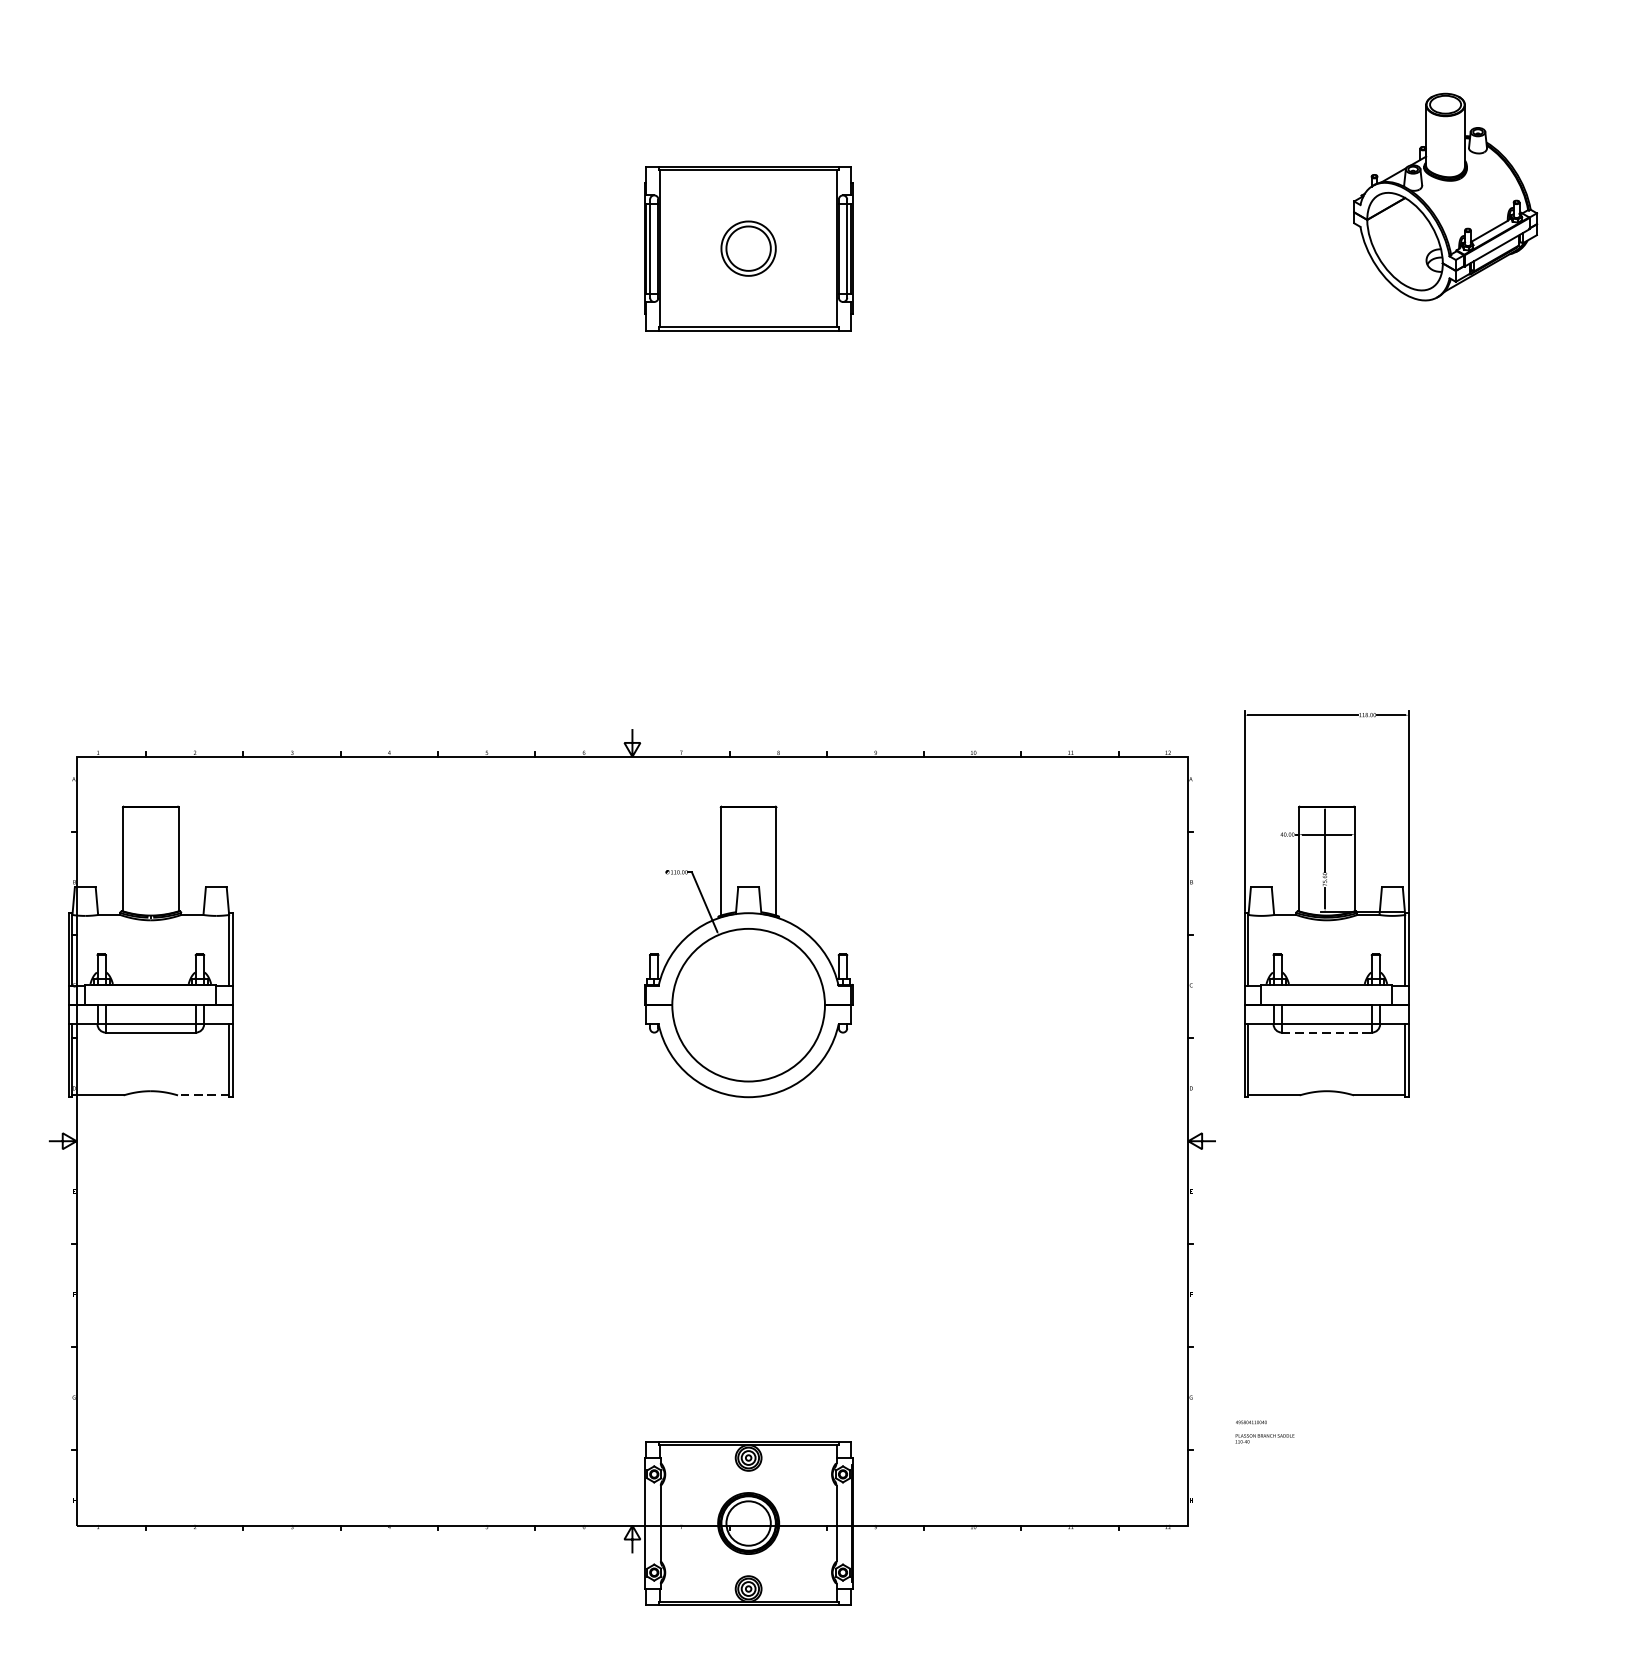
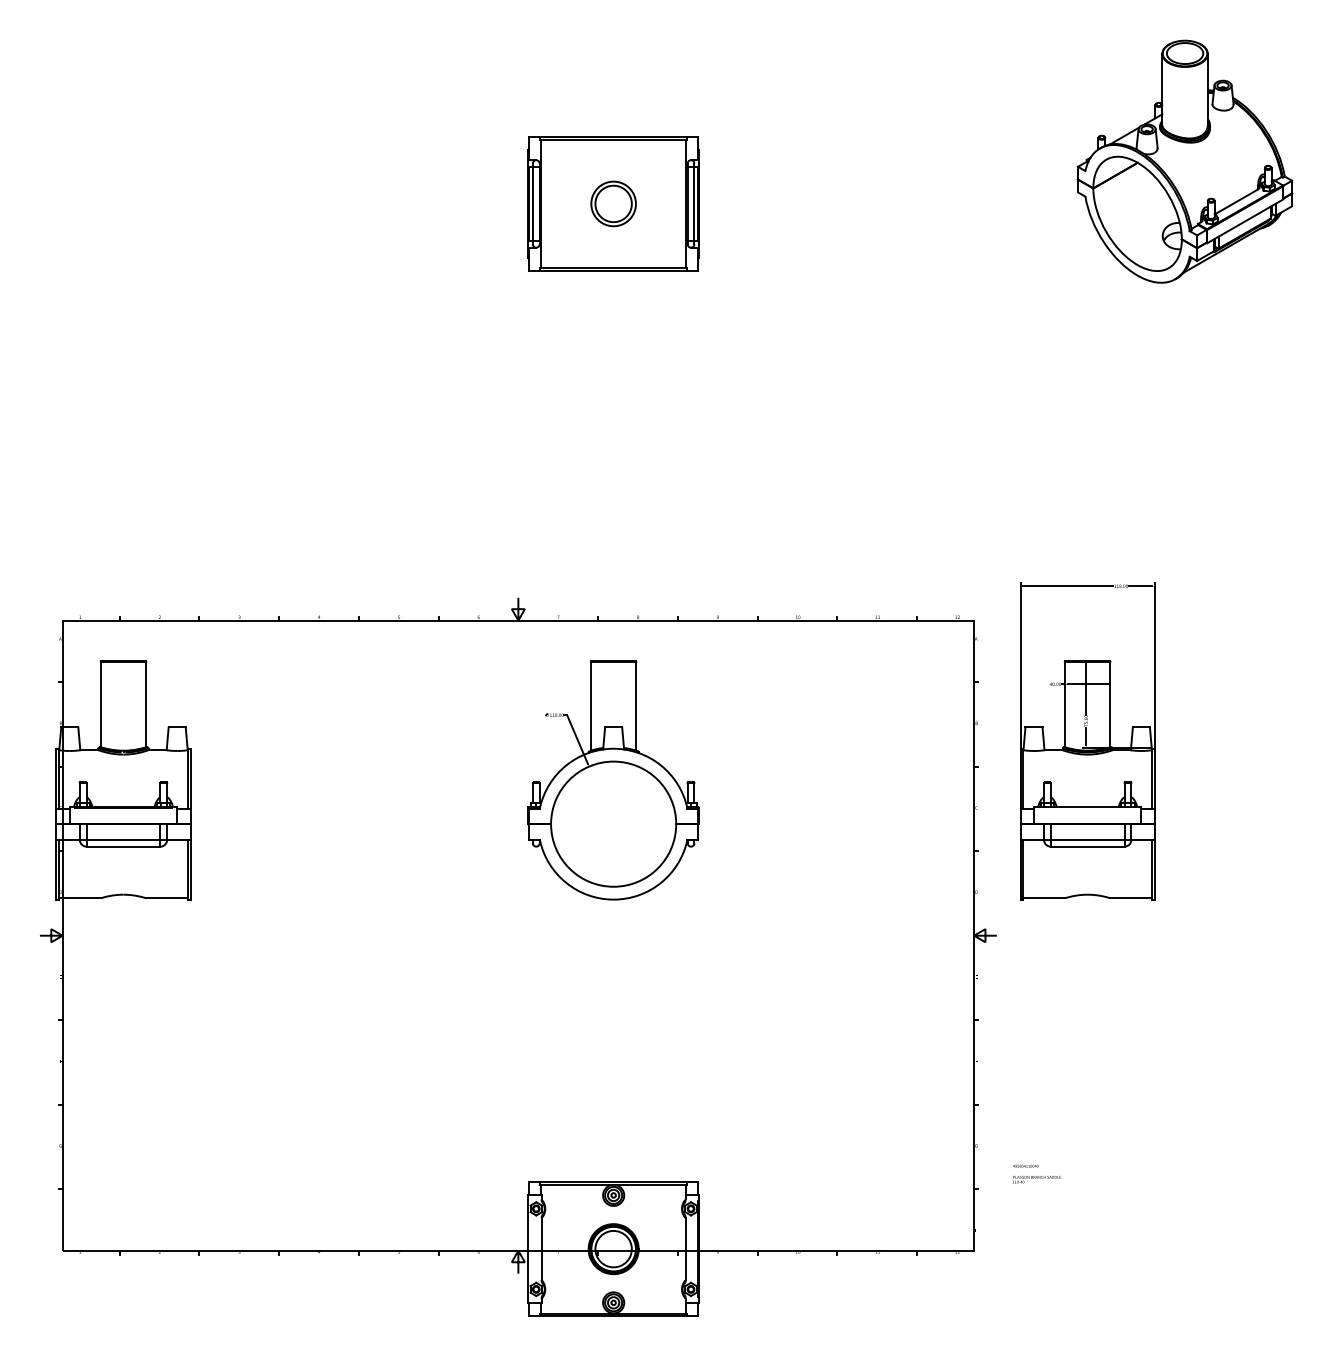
part: (1444, 196) -> (1184, 161), size x1.43
line: (1326, 1032) -> (1087, 846), dashed -> solid
line: (203, 1095) -> (166, 898), dashed -> solid

